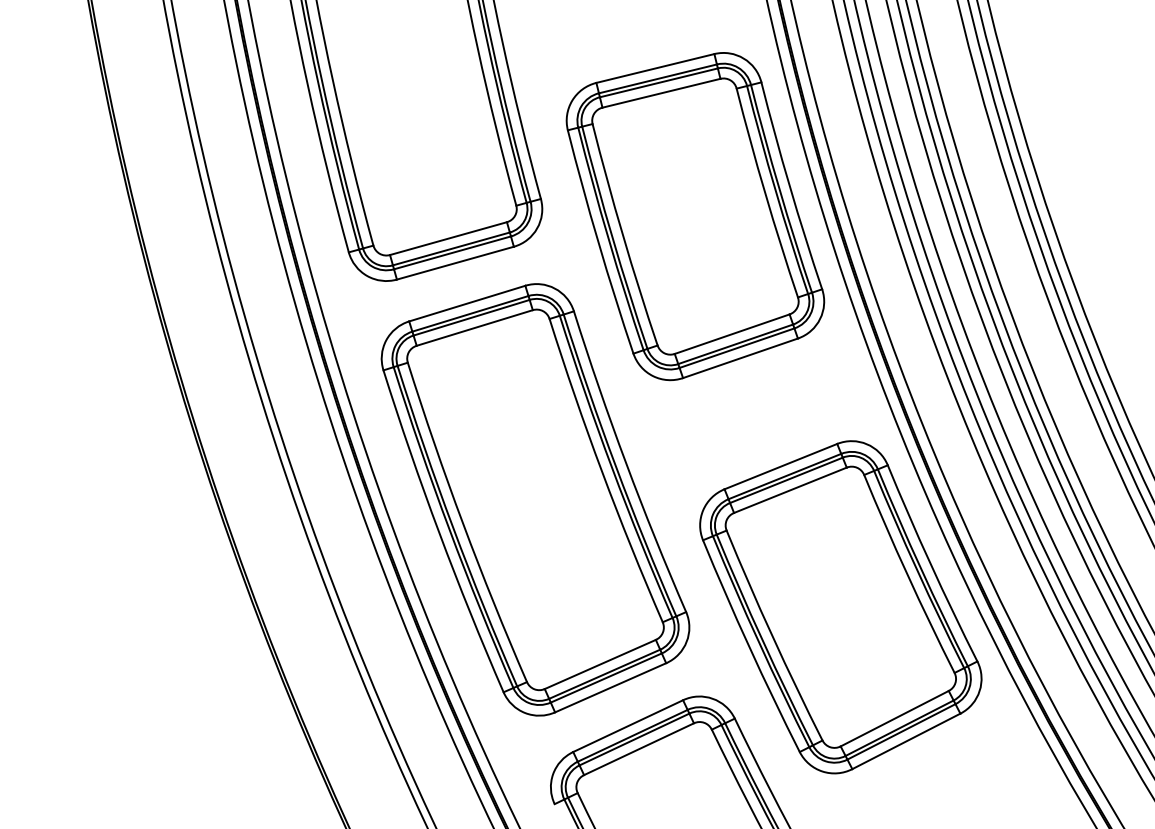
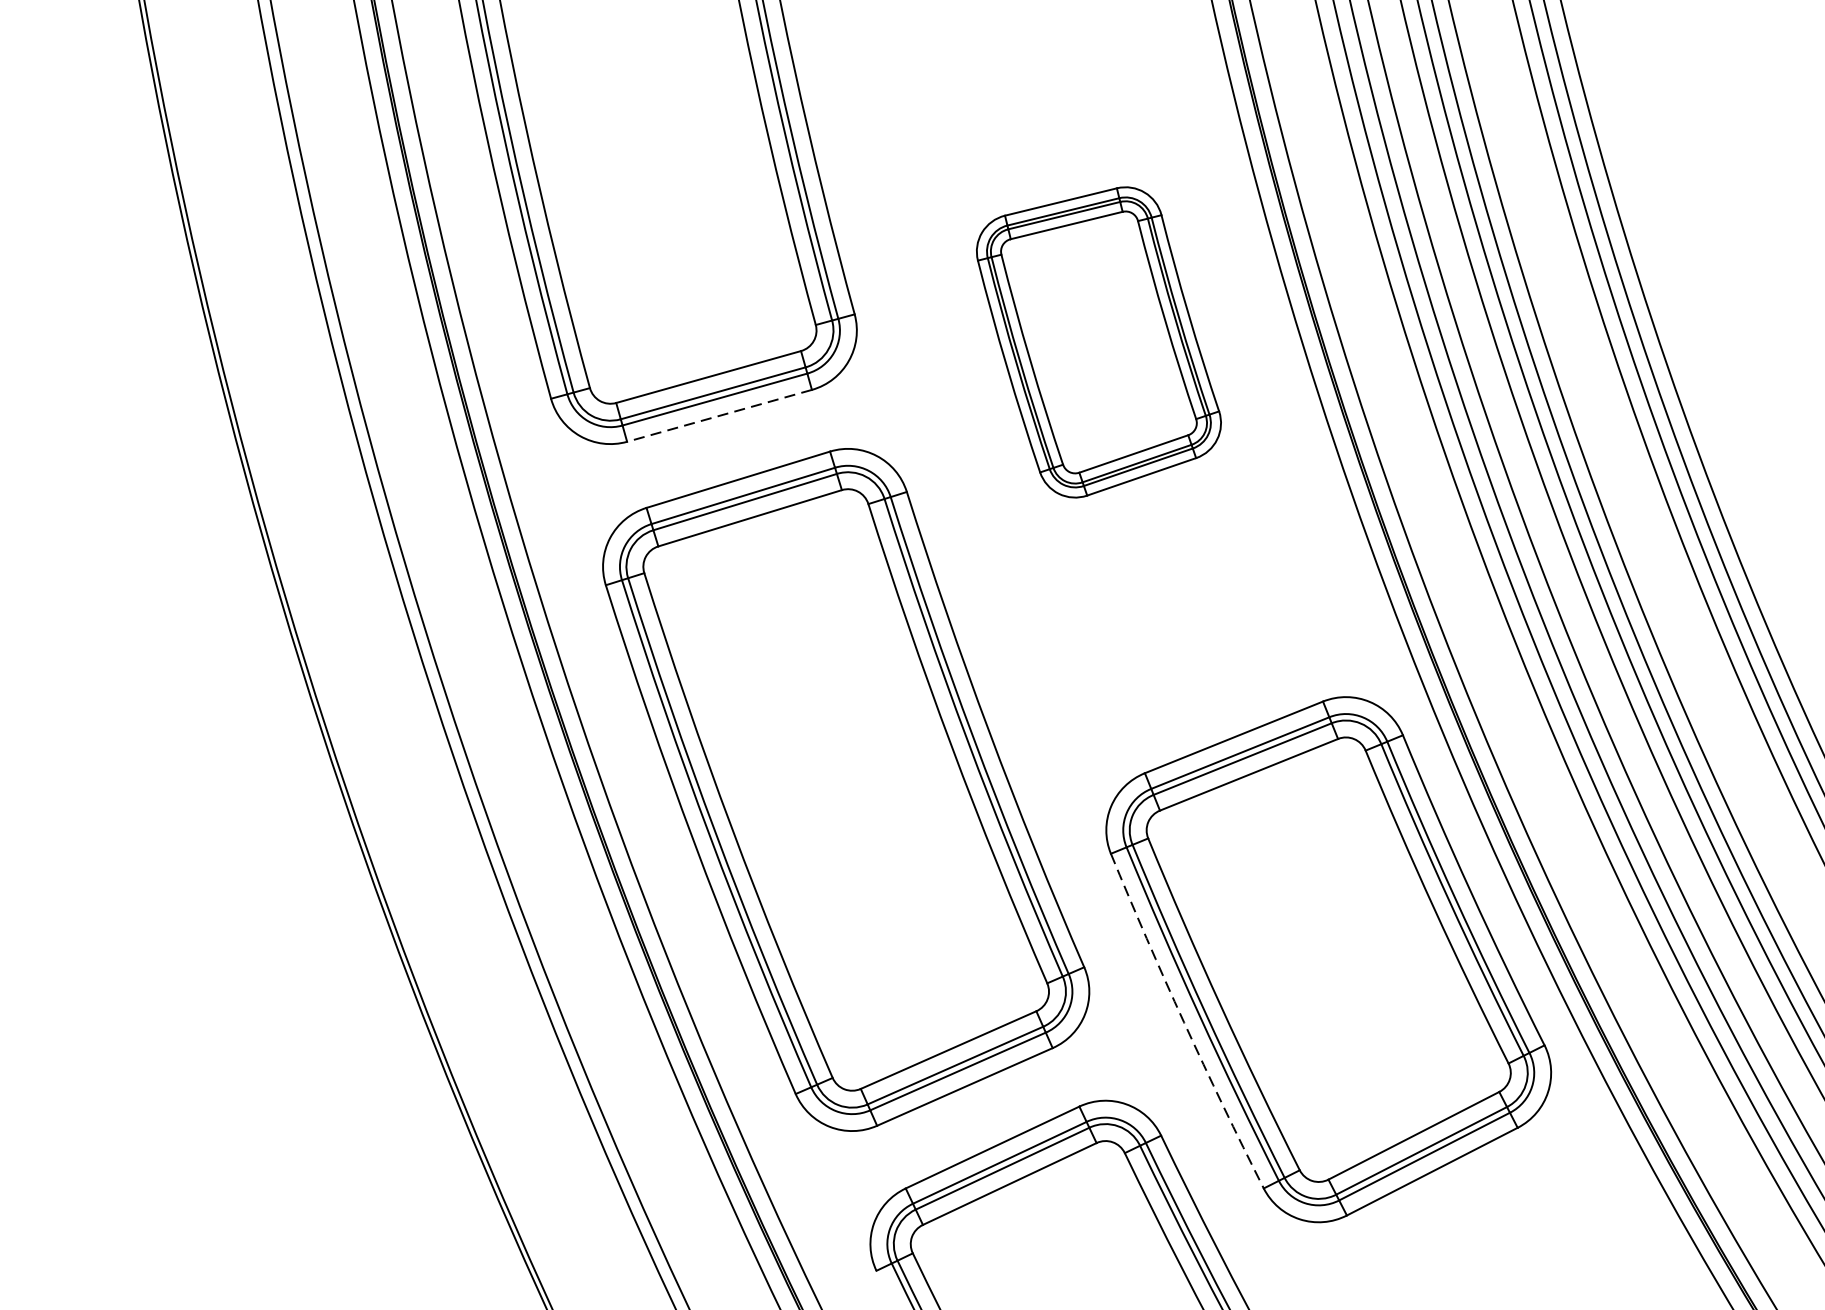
part: (695, 216) -> (1098, 342), size x0.6
line: (455, 263) -> (719, 416), solid -> dashed
arc: (749, 647) -> (1184, 1023), solid -> dashed

